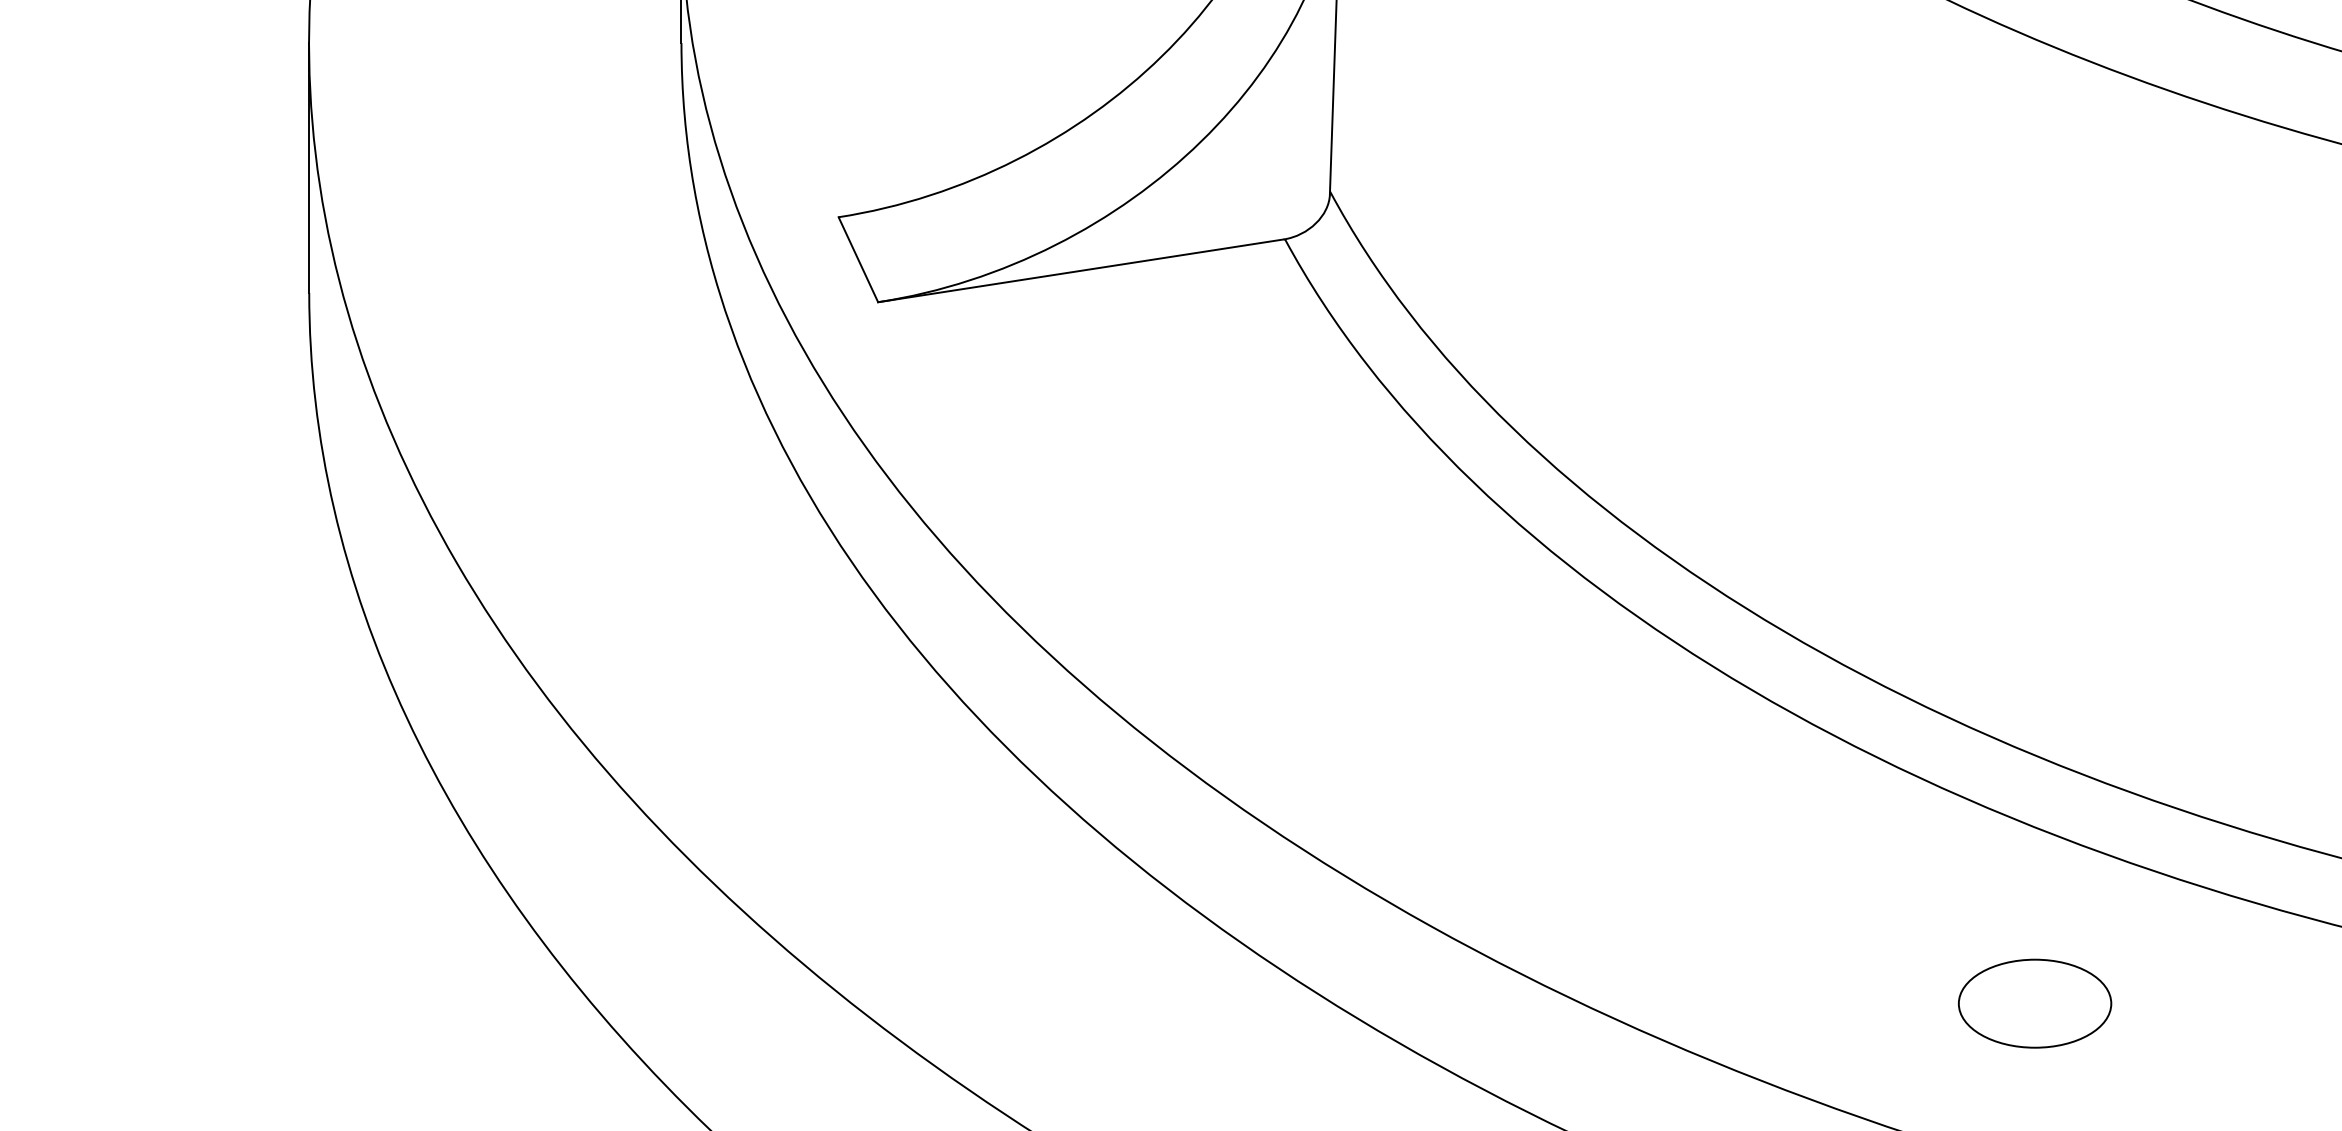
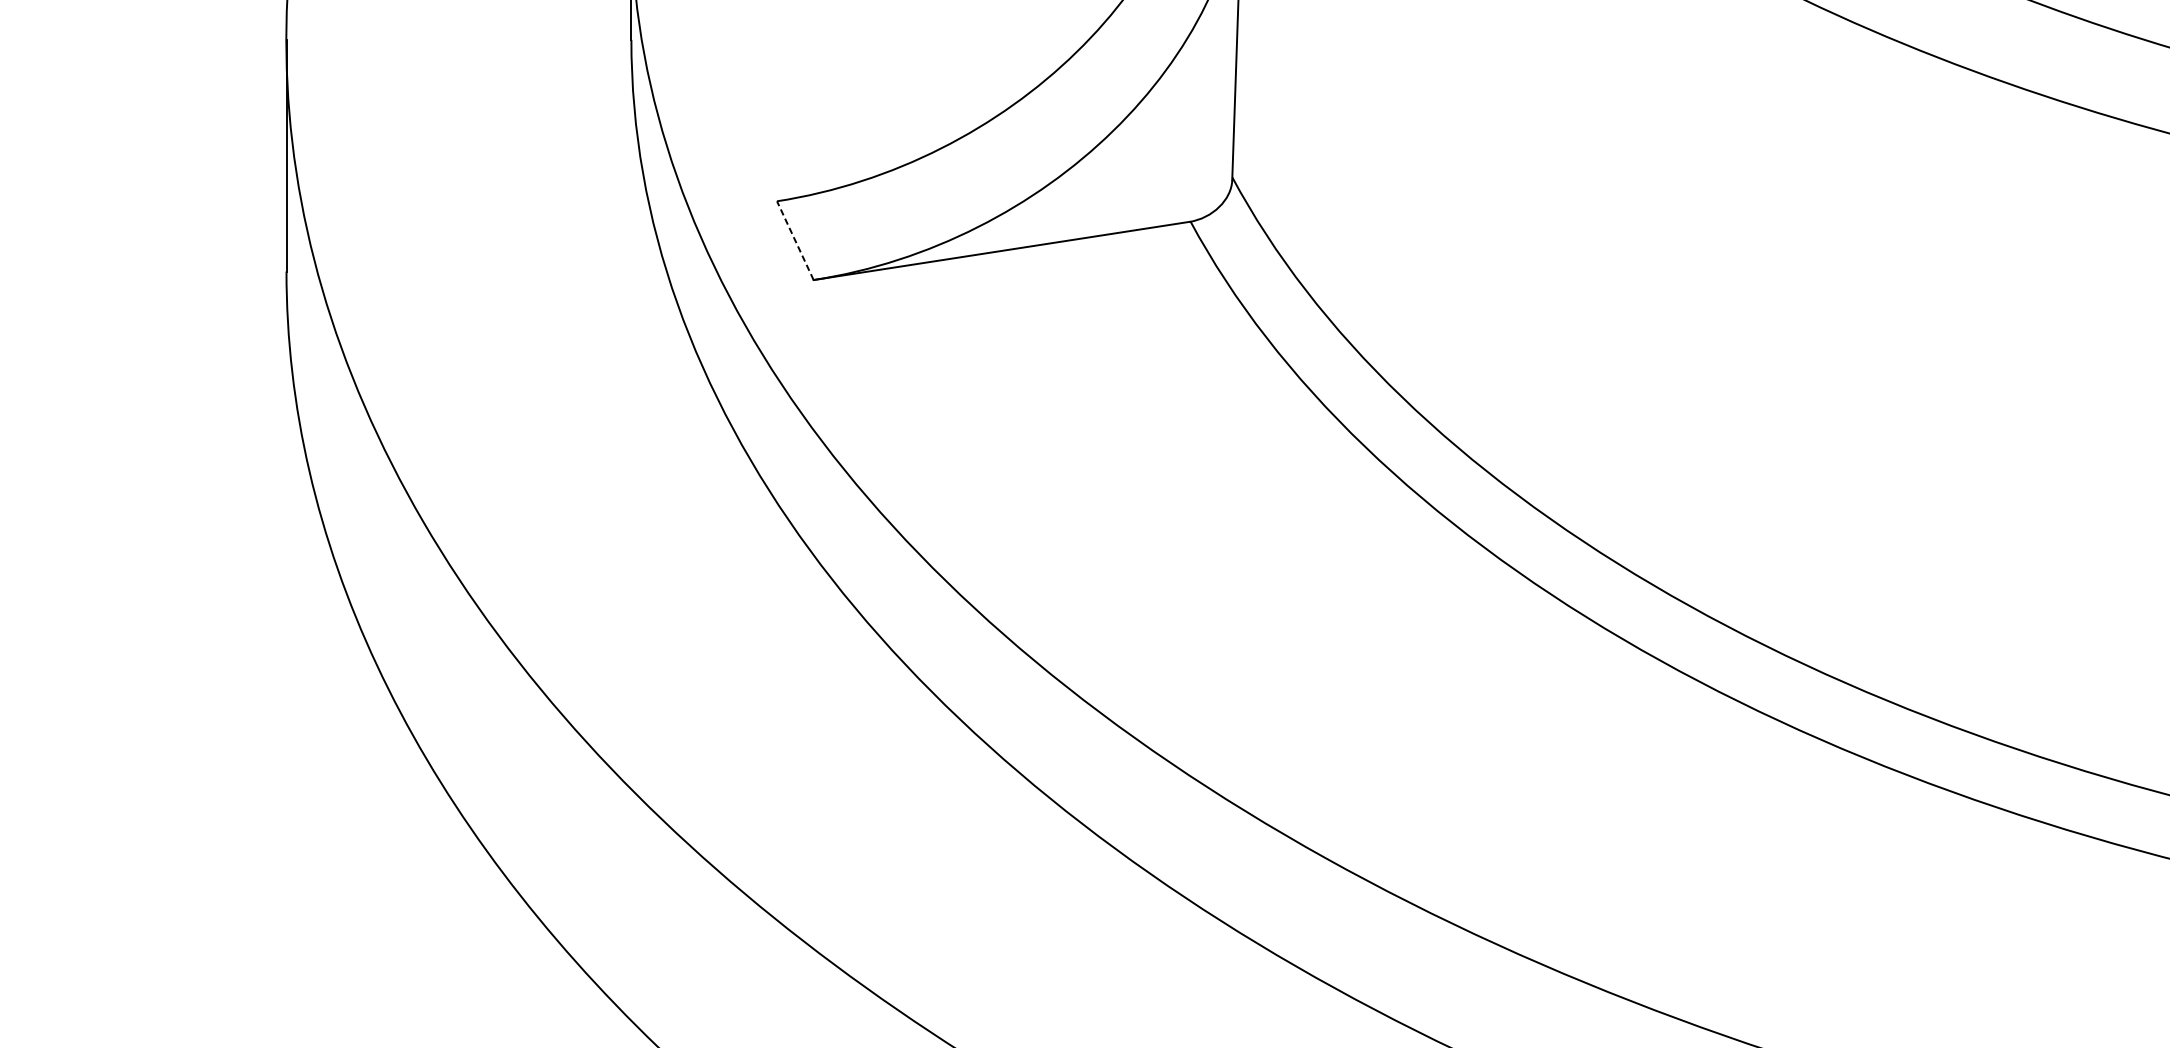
line: (858, 259) -> (795, 240), solid -> dashed
part: (2035, 1003) -> (1886, 929), removed

